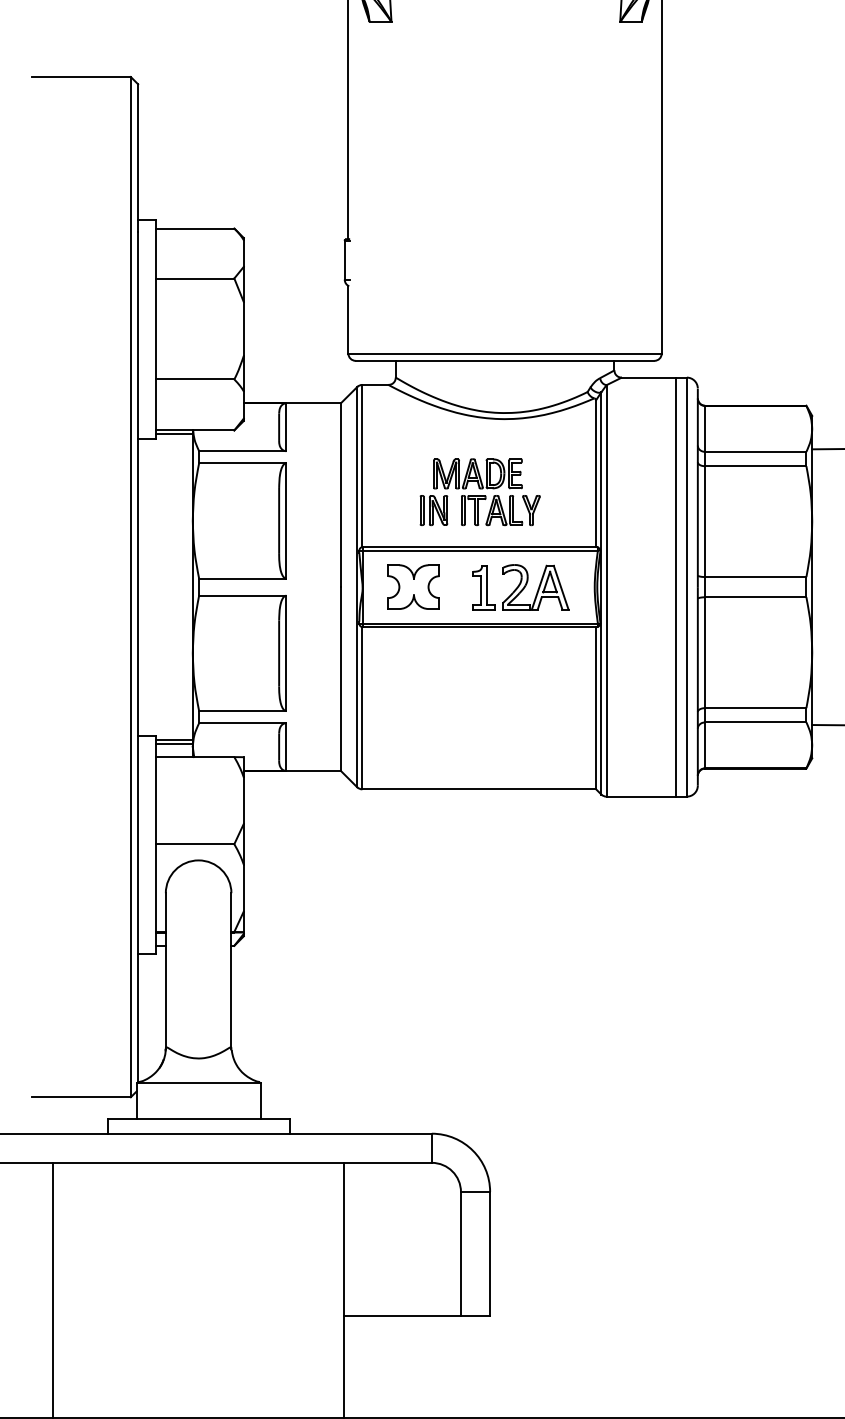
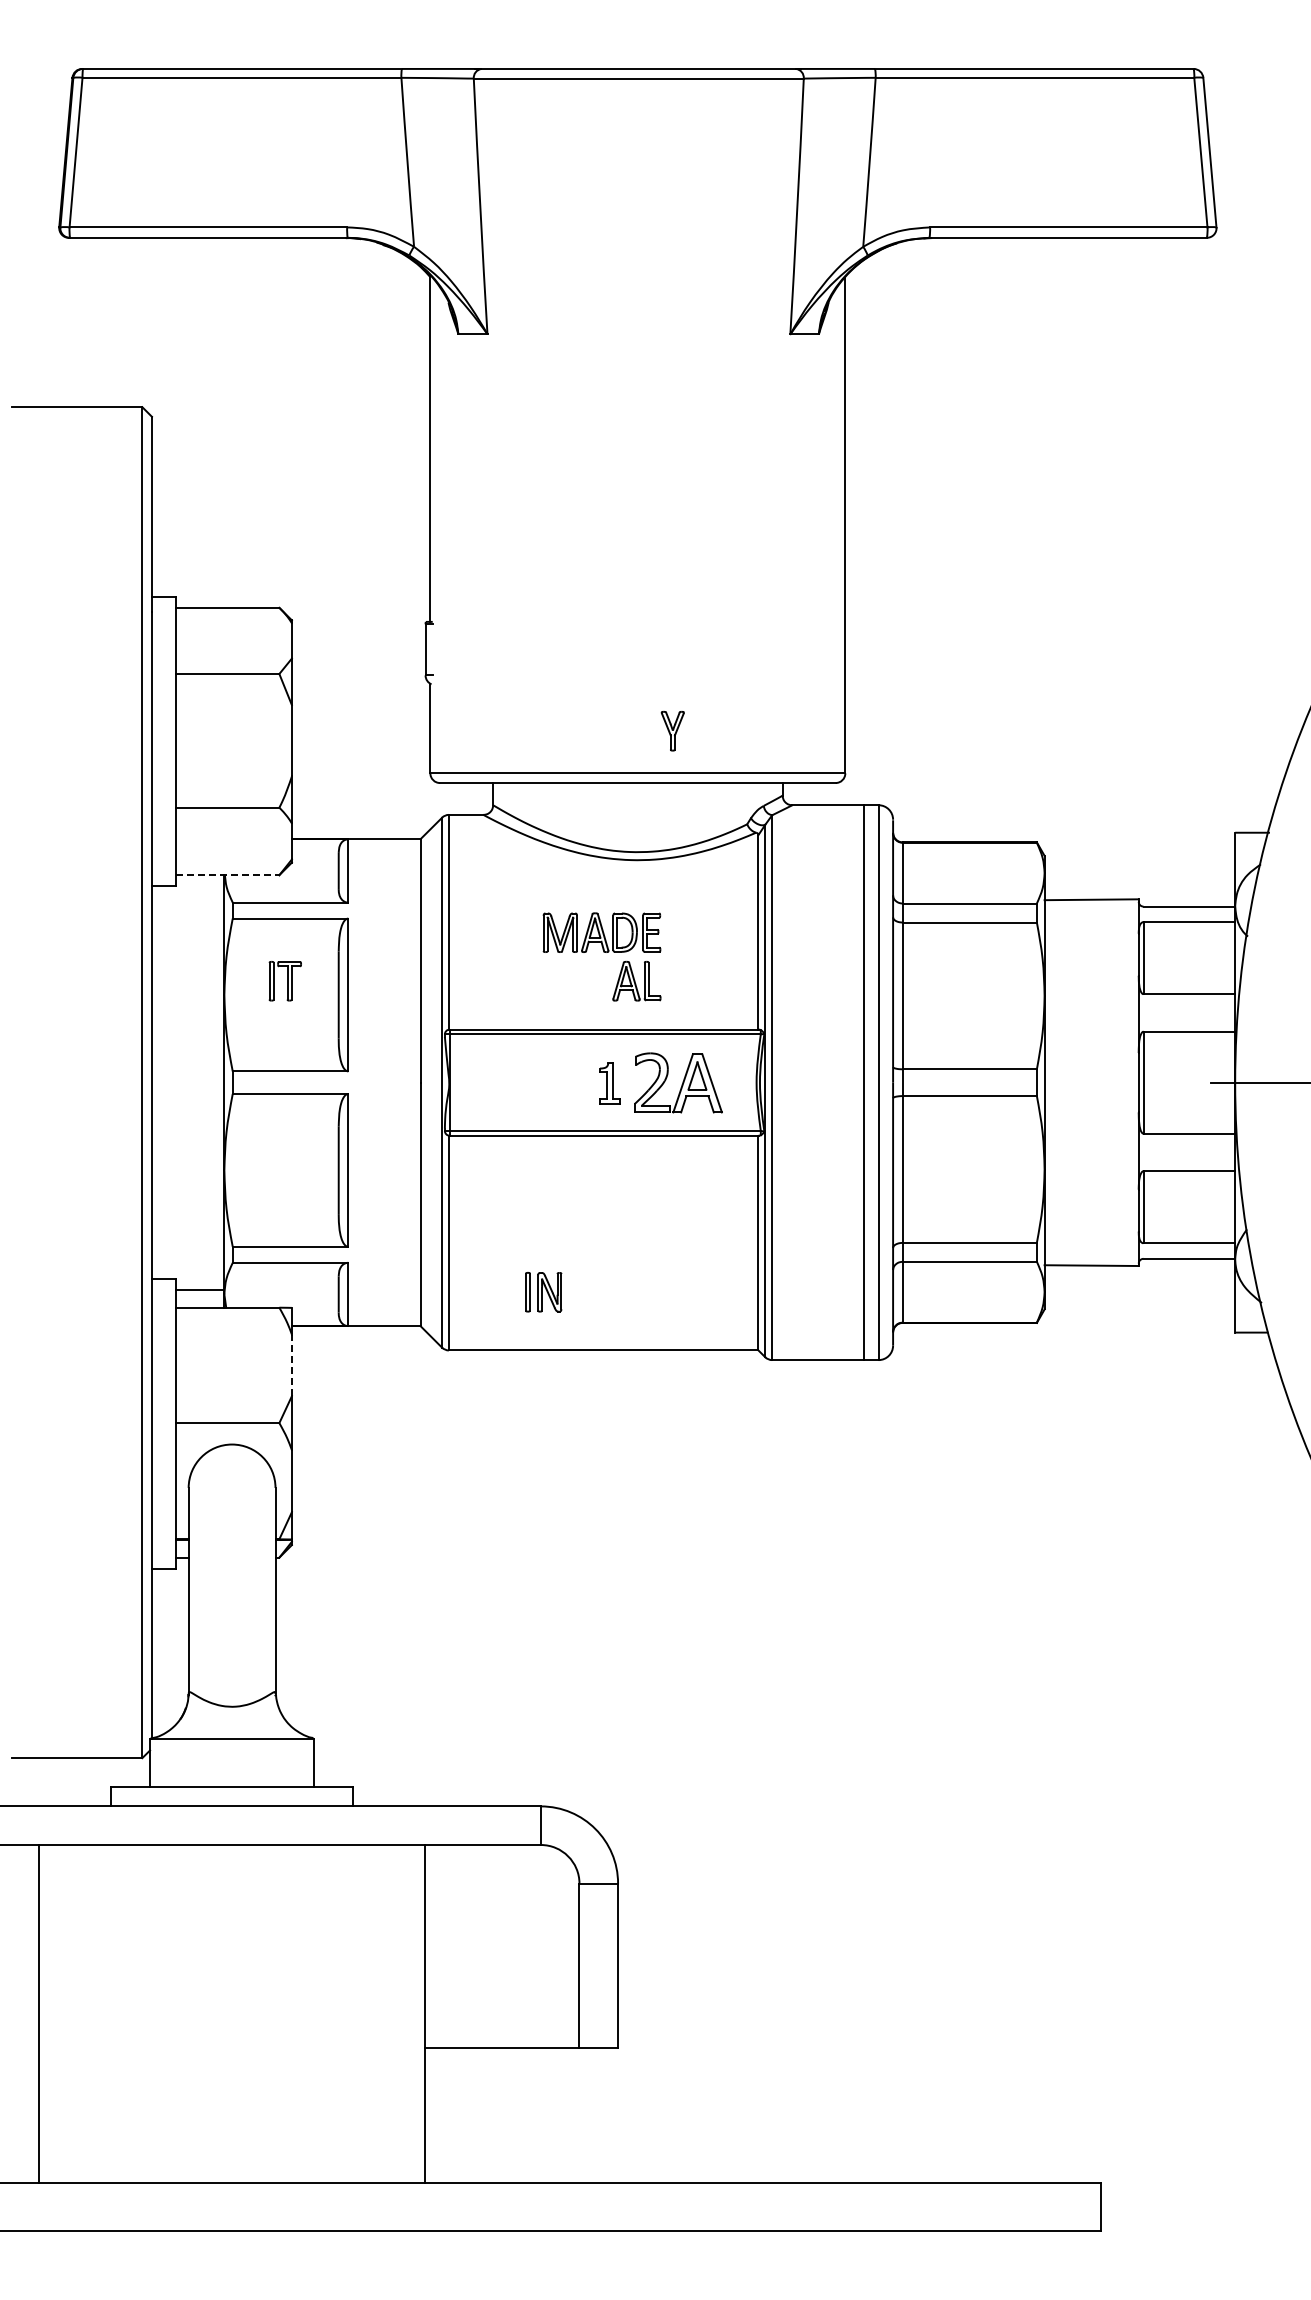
line: (195, 430) -> (227, 875), solid -> dashed
line: (174, 434) -> (200, 880), removed
part: (433, 510) -> (543, 1292), moved
part: (473, 510) -> (284, 981), moved
part: (531, 510) -> (672, 731), moved
part: (413, 587) -> (516, 1082), removed
part: (483, 587) -> (609, 1082), size x0.7
line: (174, 739) -> (200, 1284), removed
line: (243, 800) -> (291, 1365), solid -> dashed

